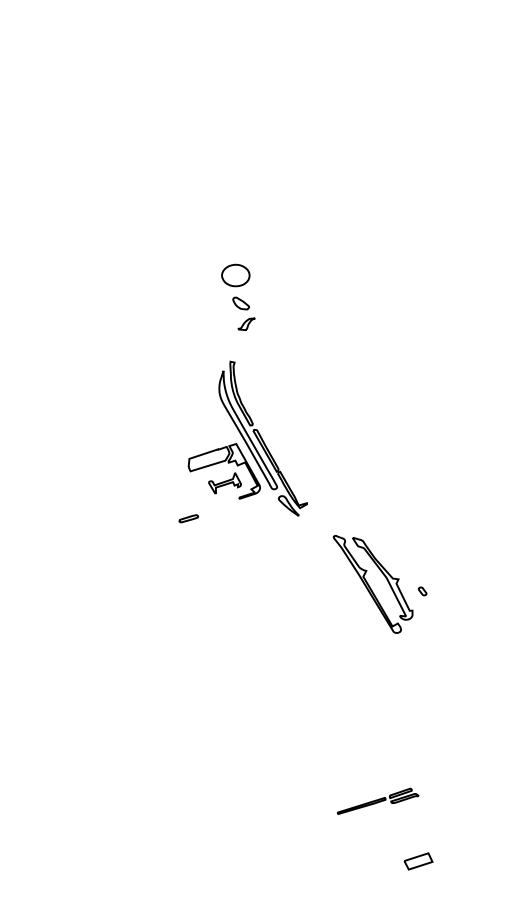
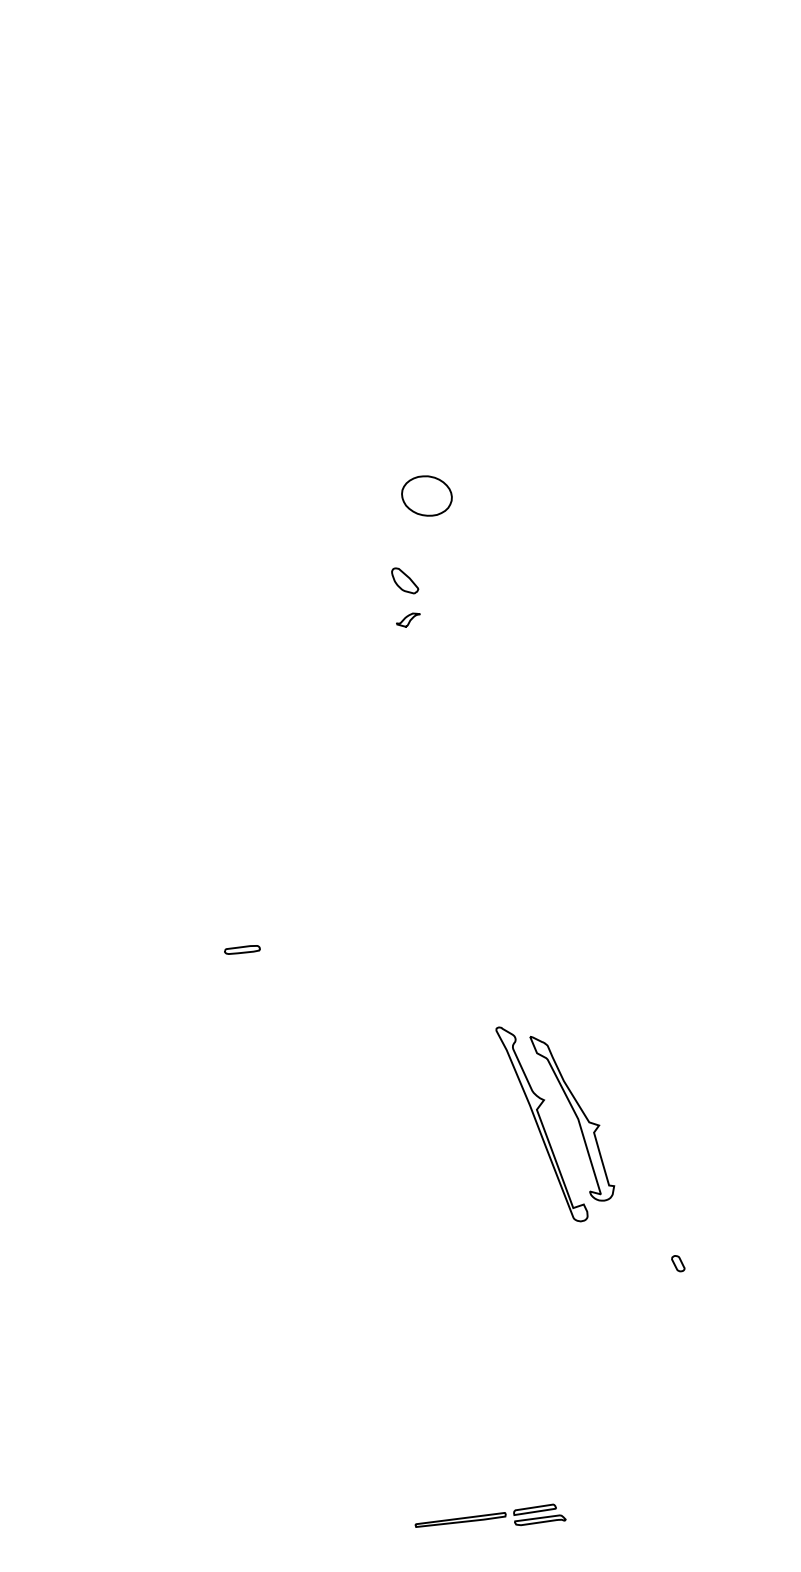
part: (235, 275) -> (426, 495), moved
part: (246, 323) -> (408, 618), size x0.7
part: (247, 438) -> (373, 824), removed
part: (422, 591) -> (677, 1263), moved

